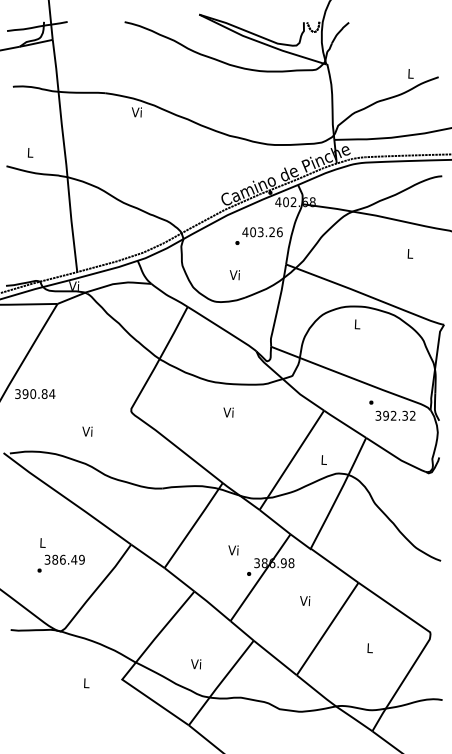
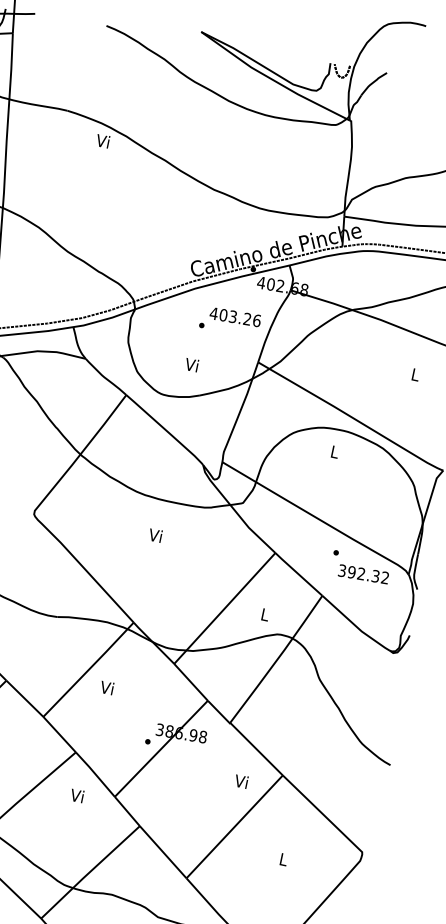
text: (233, 550) -> (107, 688), moved
text: (305, 601) -> (241, 782), moved
text: (196, 664) -> (77, 796), moved

